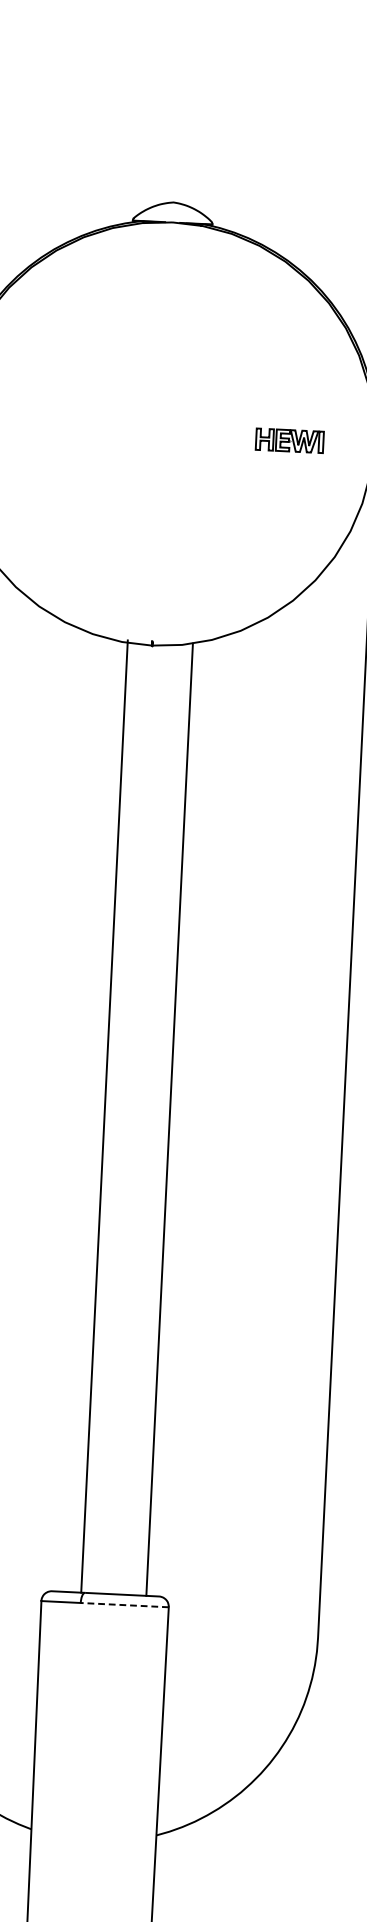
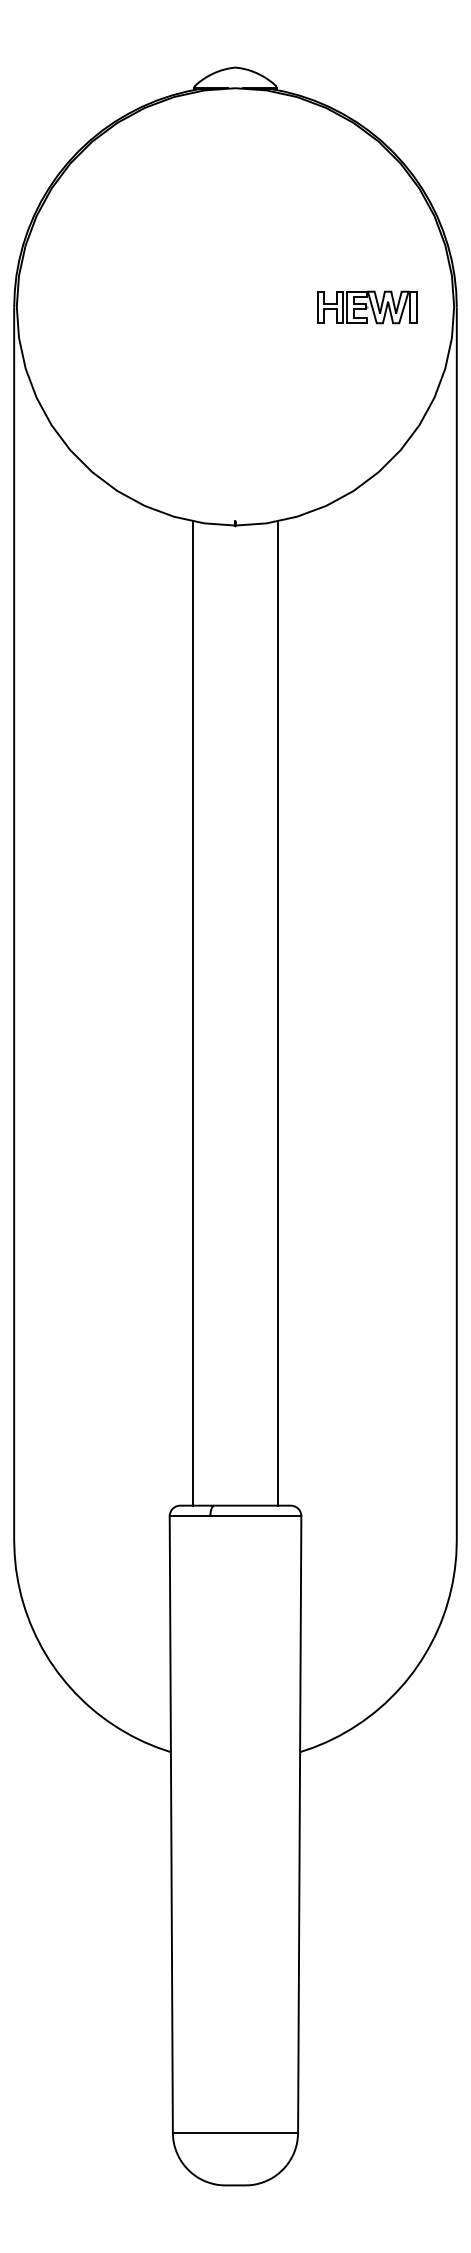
part: (290, 440) -> (367, 307), size x1.43
line: (104, 1116) -> (193, 1013), moved
line: (124, 1605) -> (255, 1516), dashed -> solid

